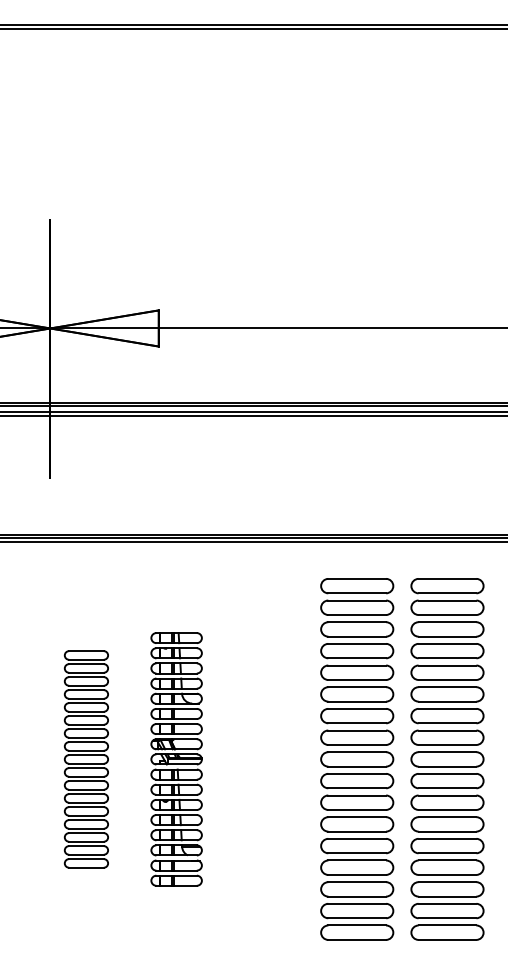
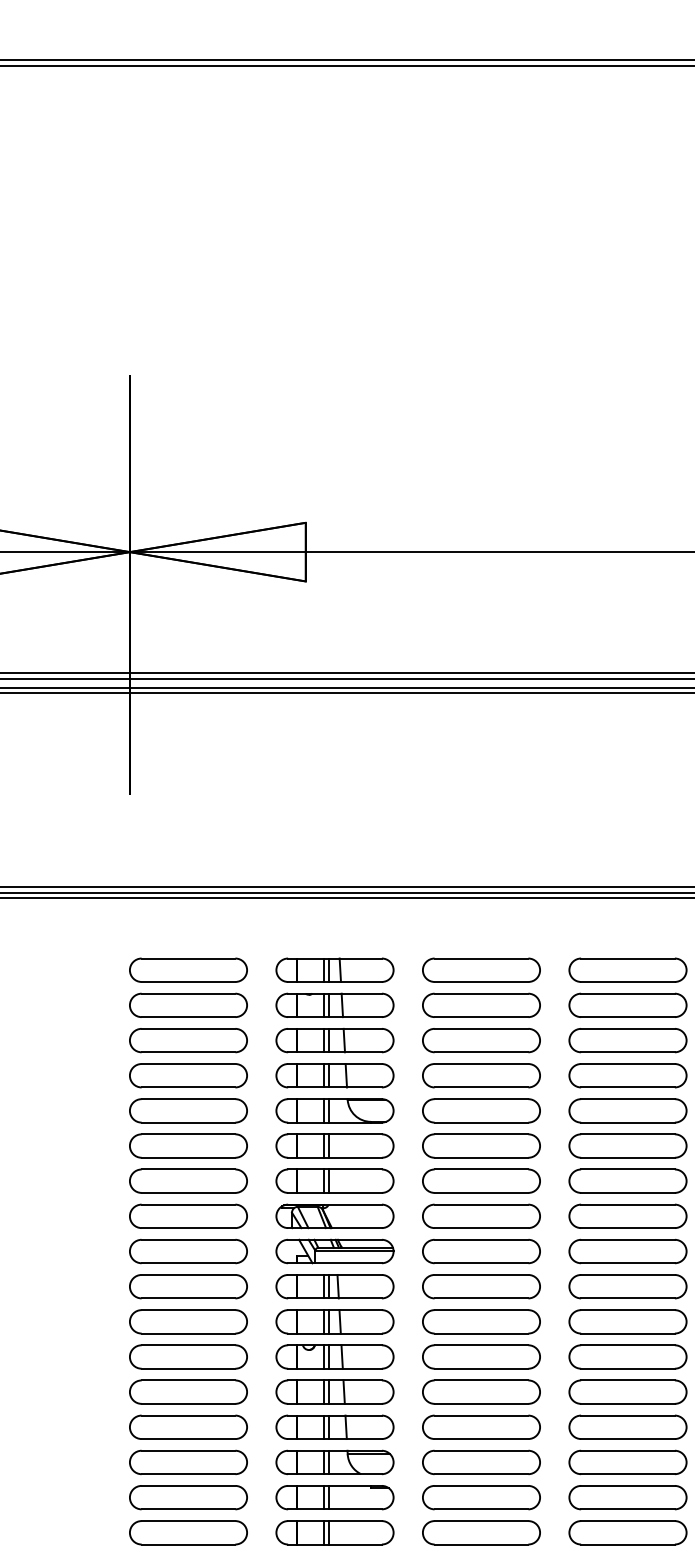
part: (86, 759) -> (188, 1251), size x1.67
part: (176, 759) -> (334, 1251), size x1.43
part: (266, 759) -> (480, 1251), added

